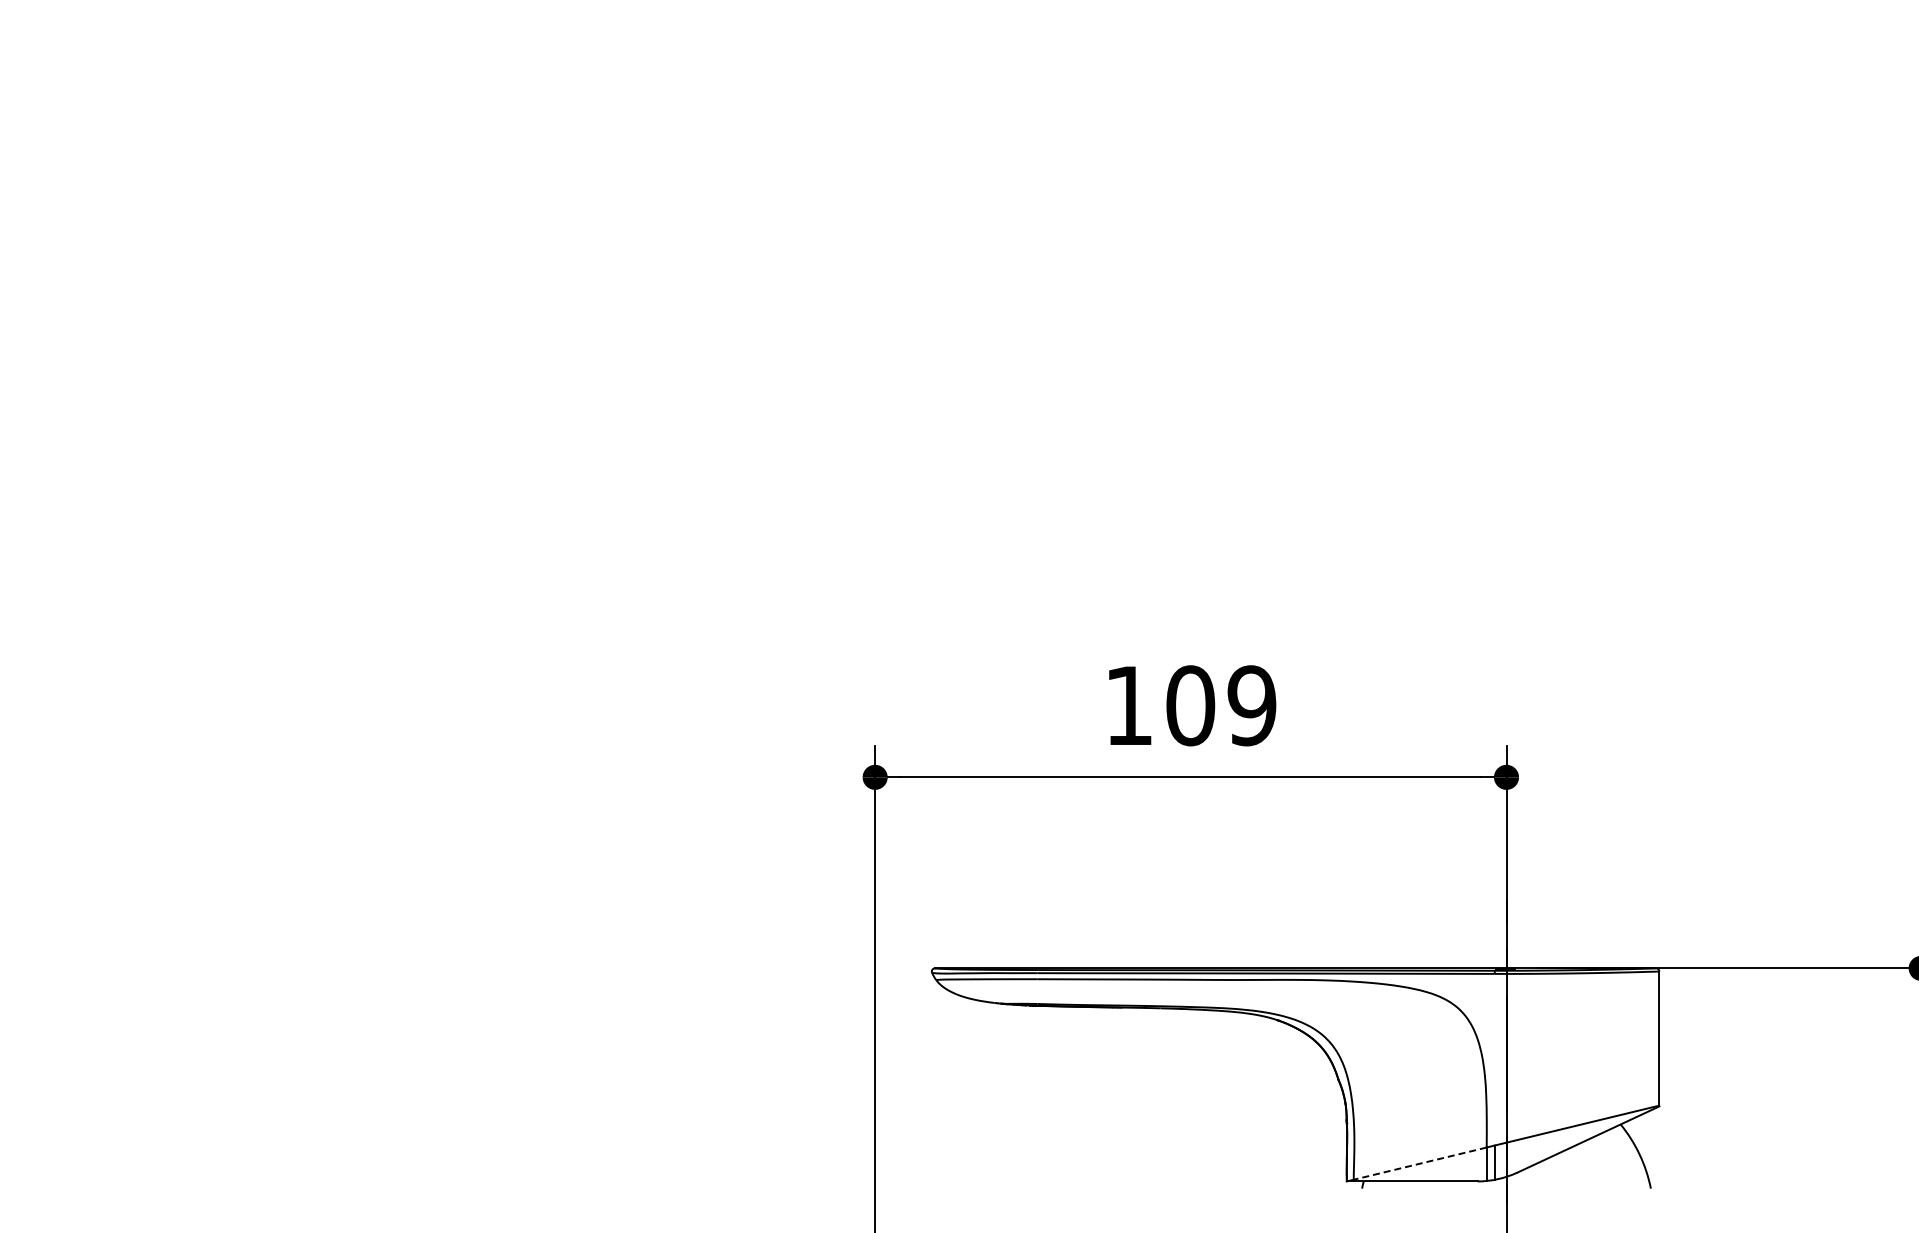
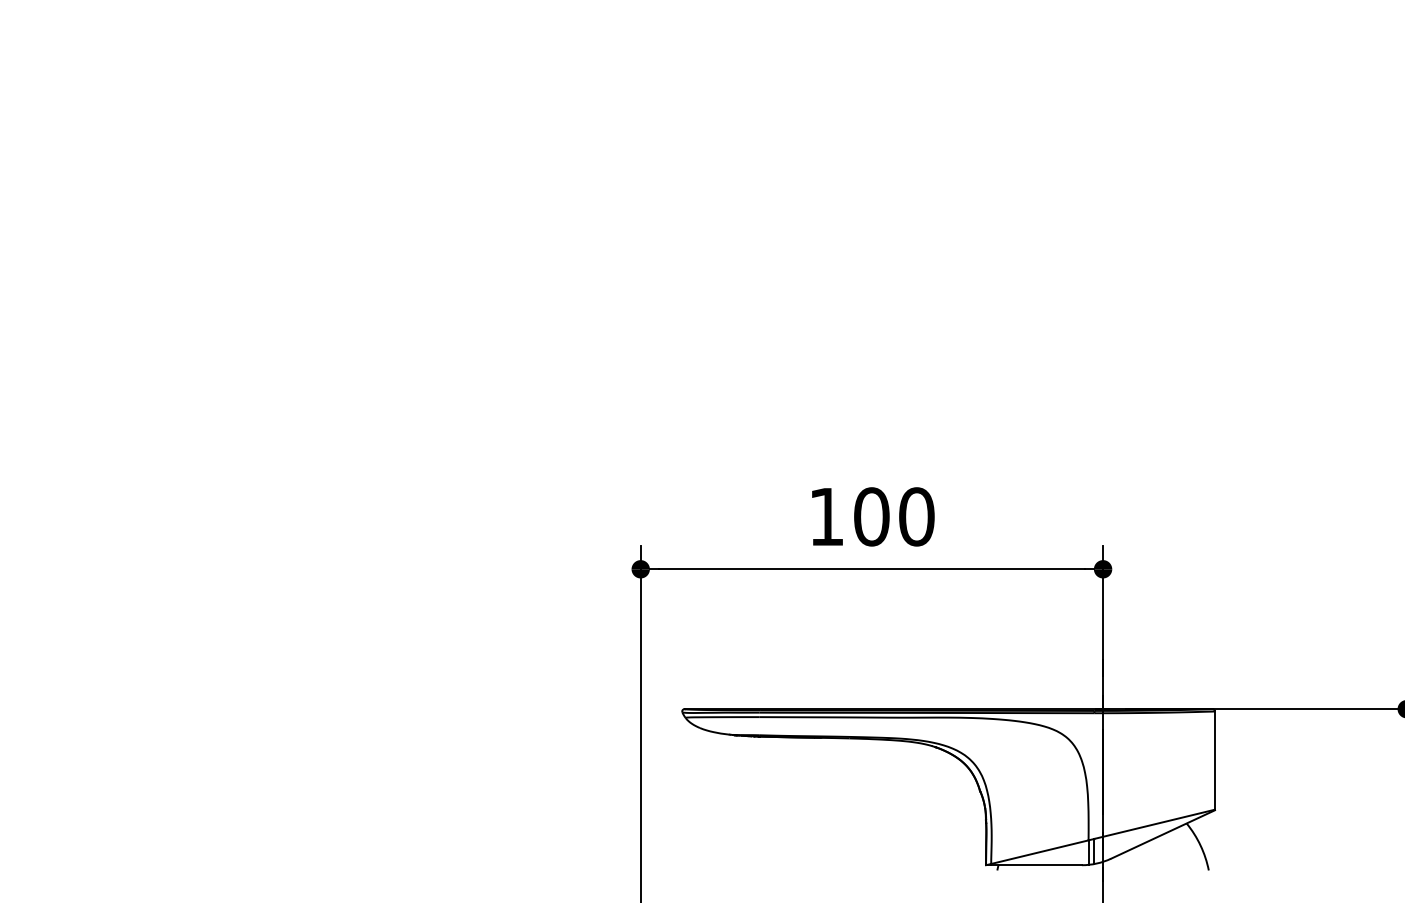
text: (1251, 705) -> (916, 516), 109 -> 100
line: (1419, 1163) -> (1039, 852), dashed -> solid

